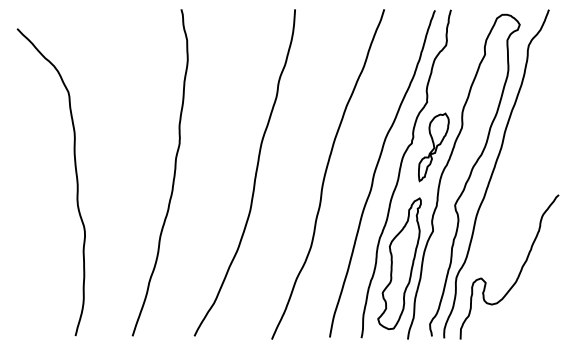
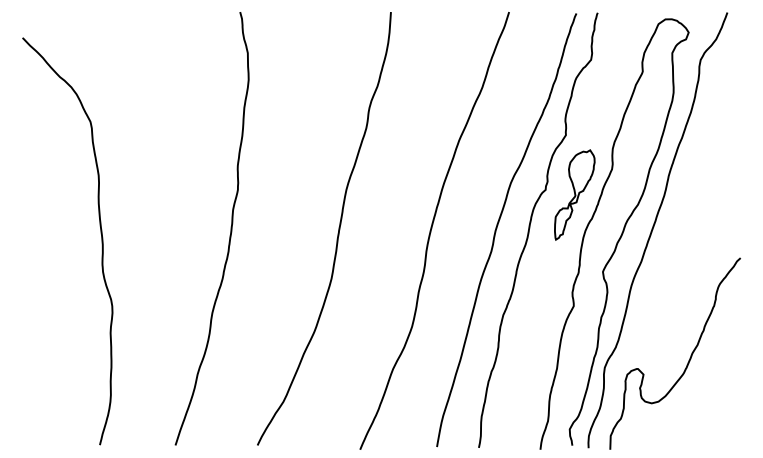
part: (399, 263) -> (529, 348), removed

